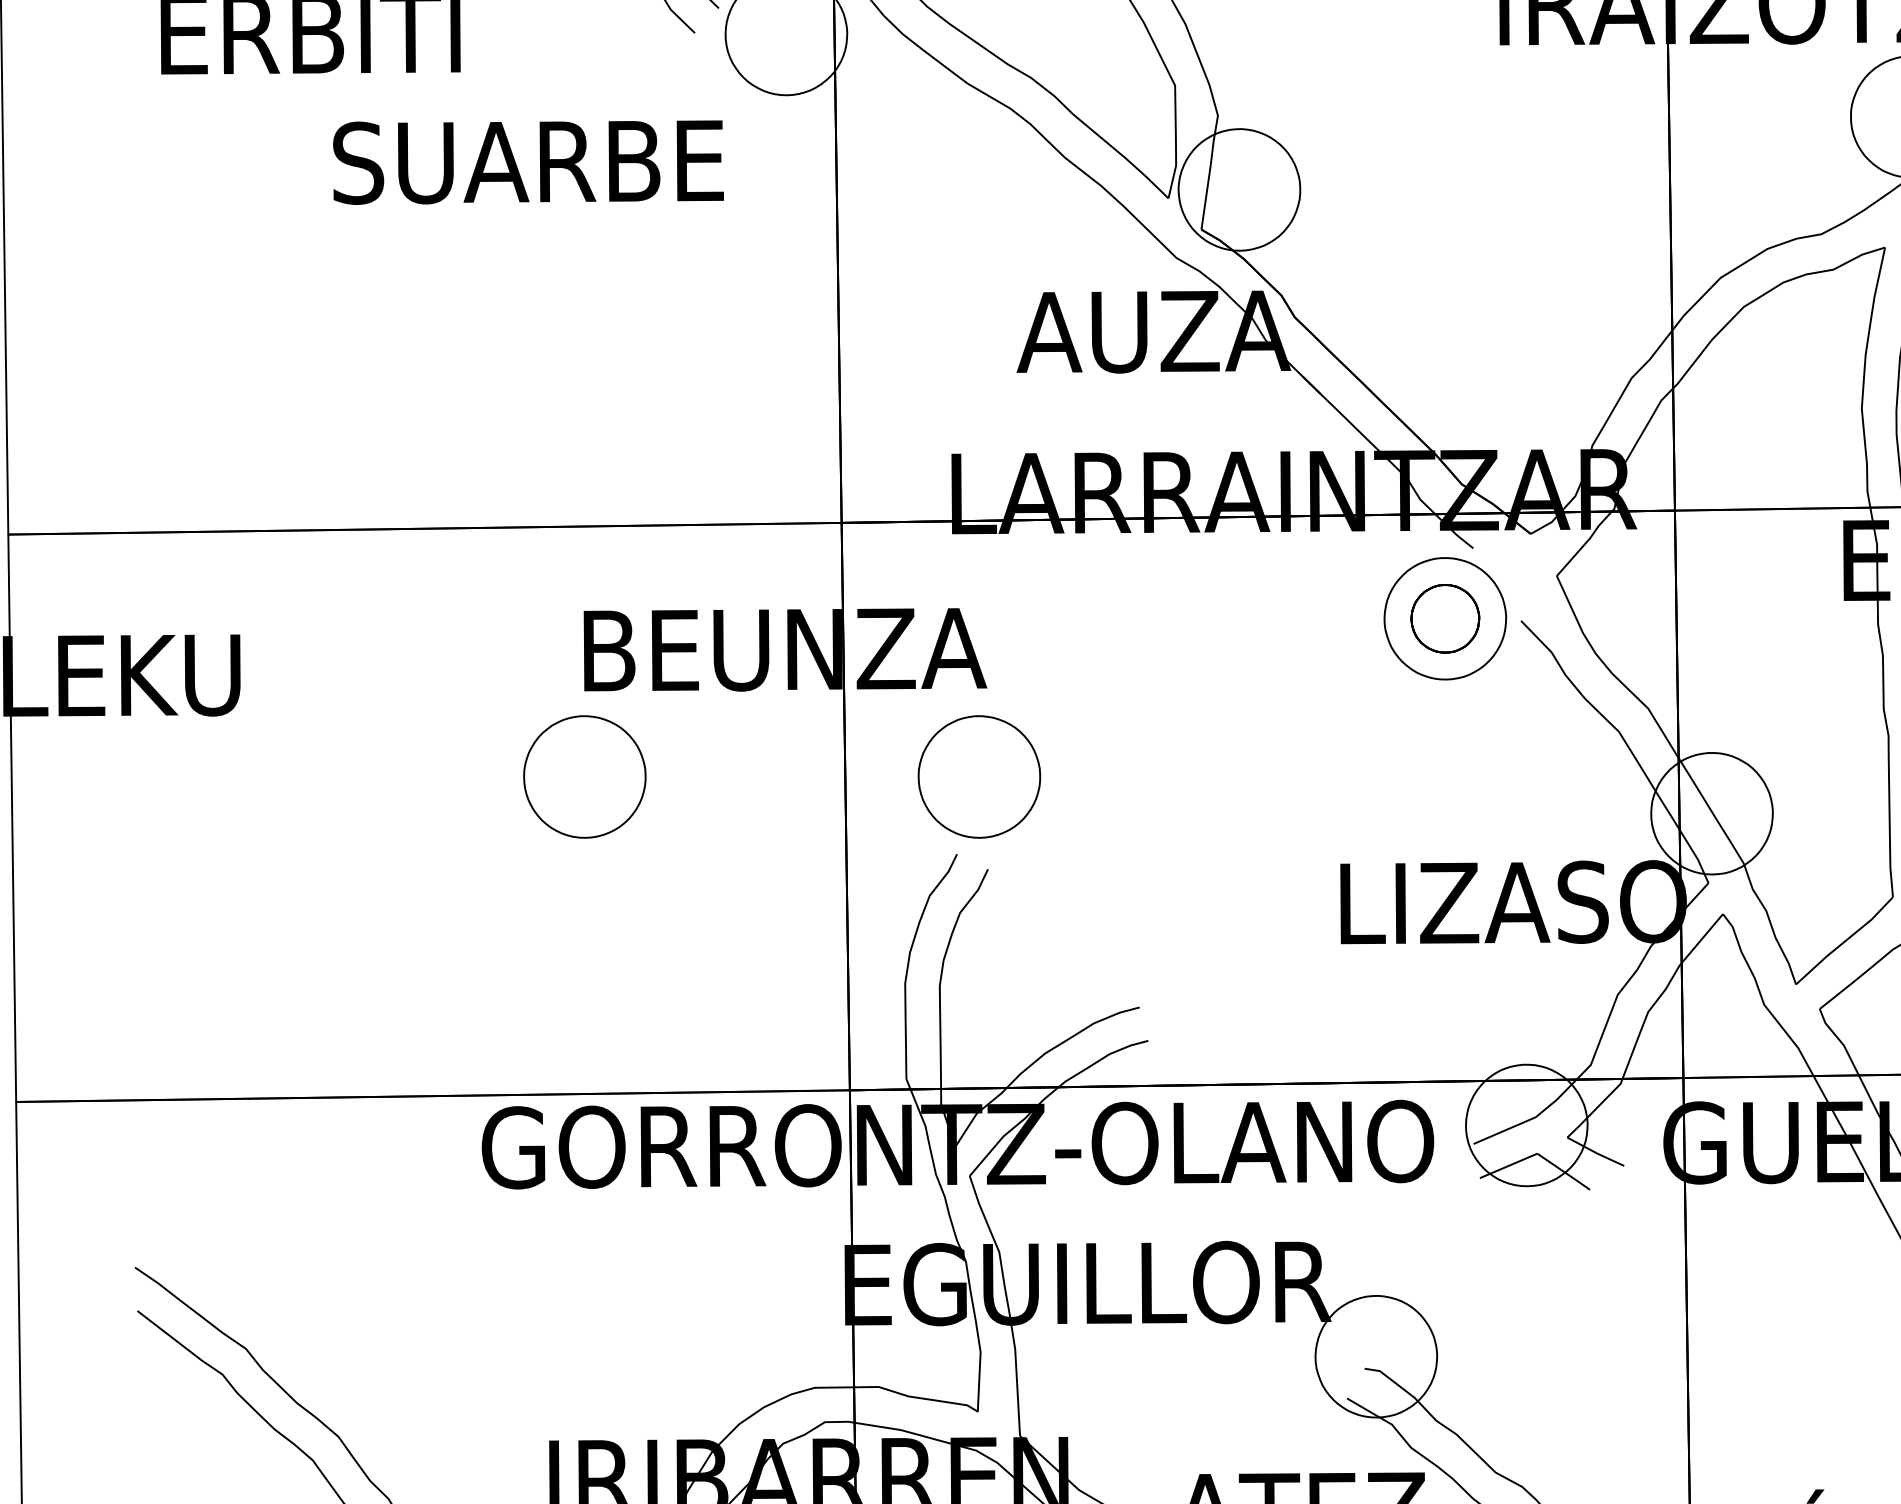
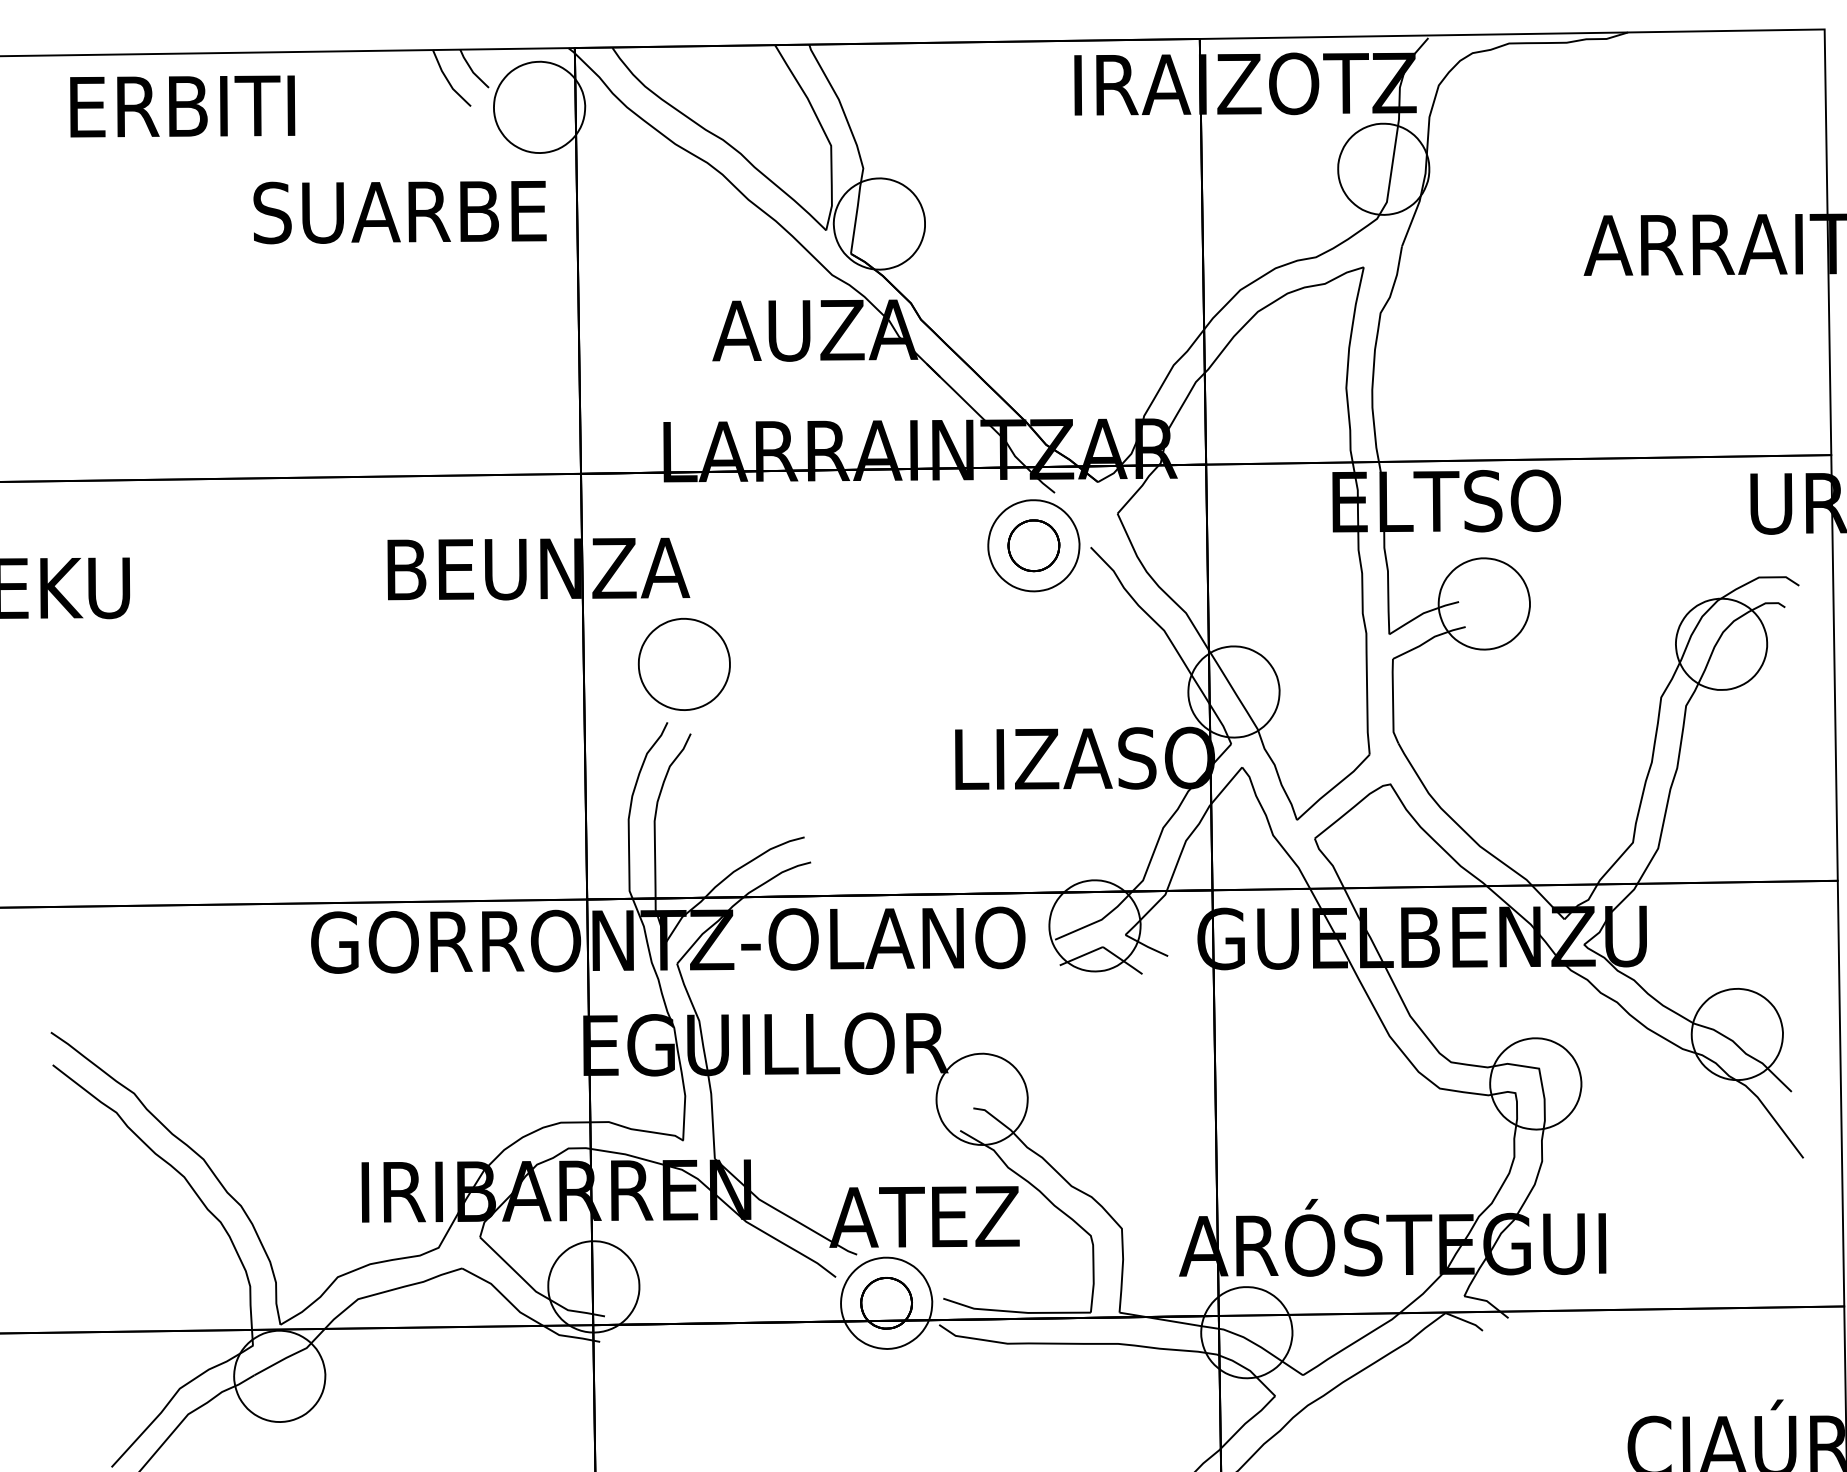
text: (527, 162) -> (399, 212), moved
part: (583, 777) -> (387, 664), removed

